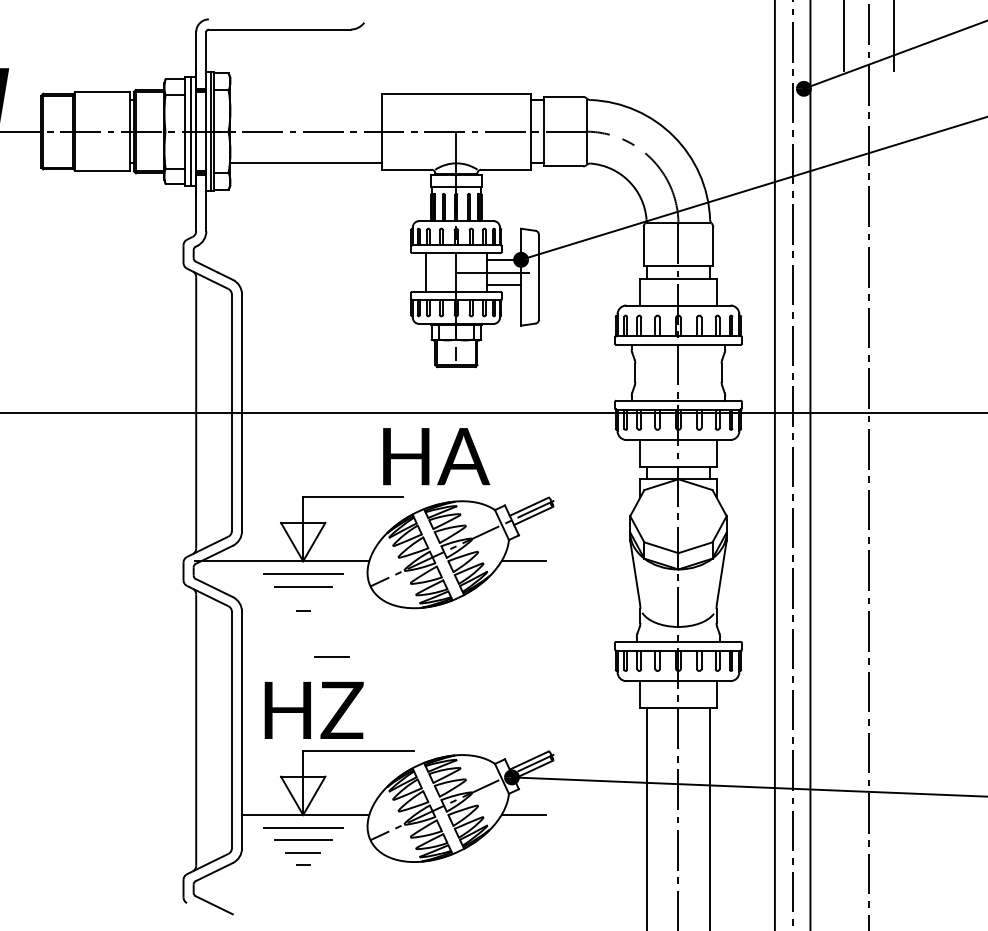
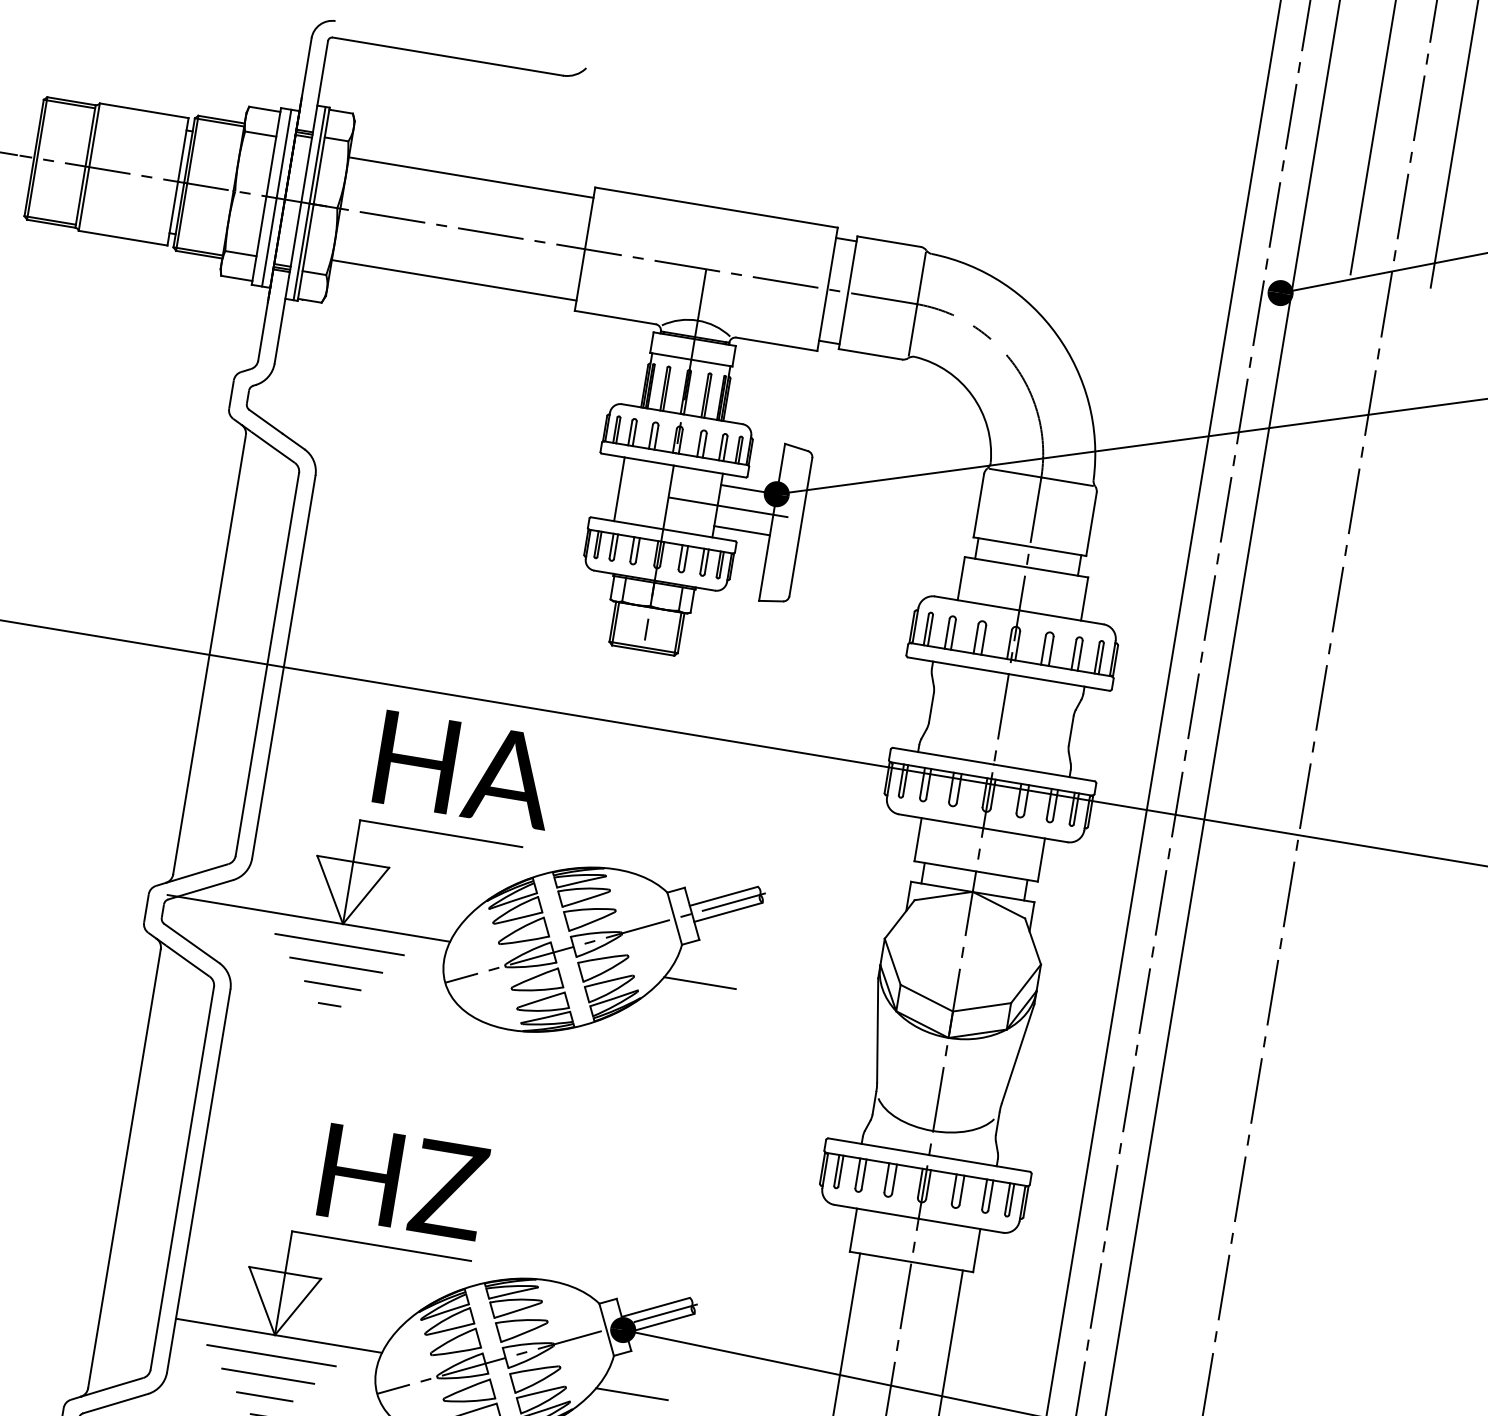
line: (305, 99) -> (470, 176), added
text: (436, 456) -> (465, 769), moved
line: (331, 656) -> (331, 984), moved
text: (313, 710) -> (402, 1182), moved

